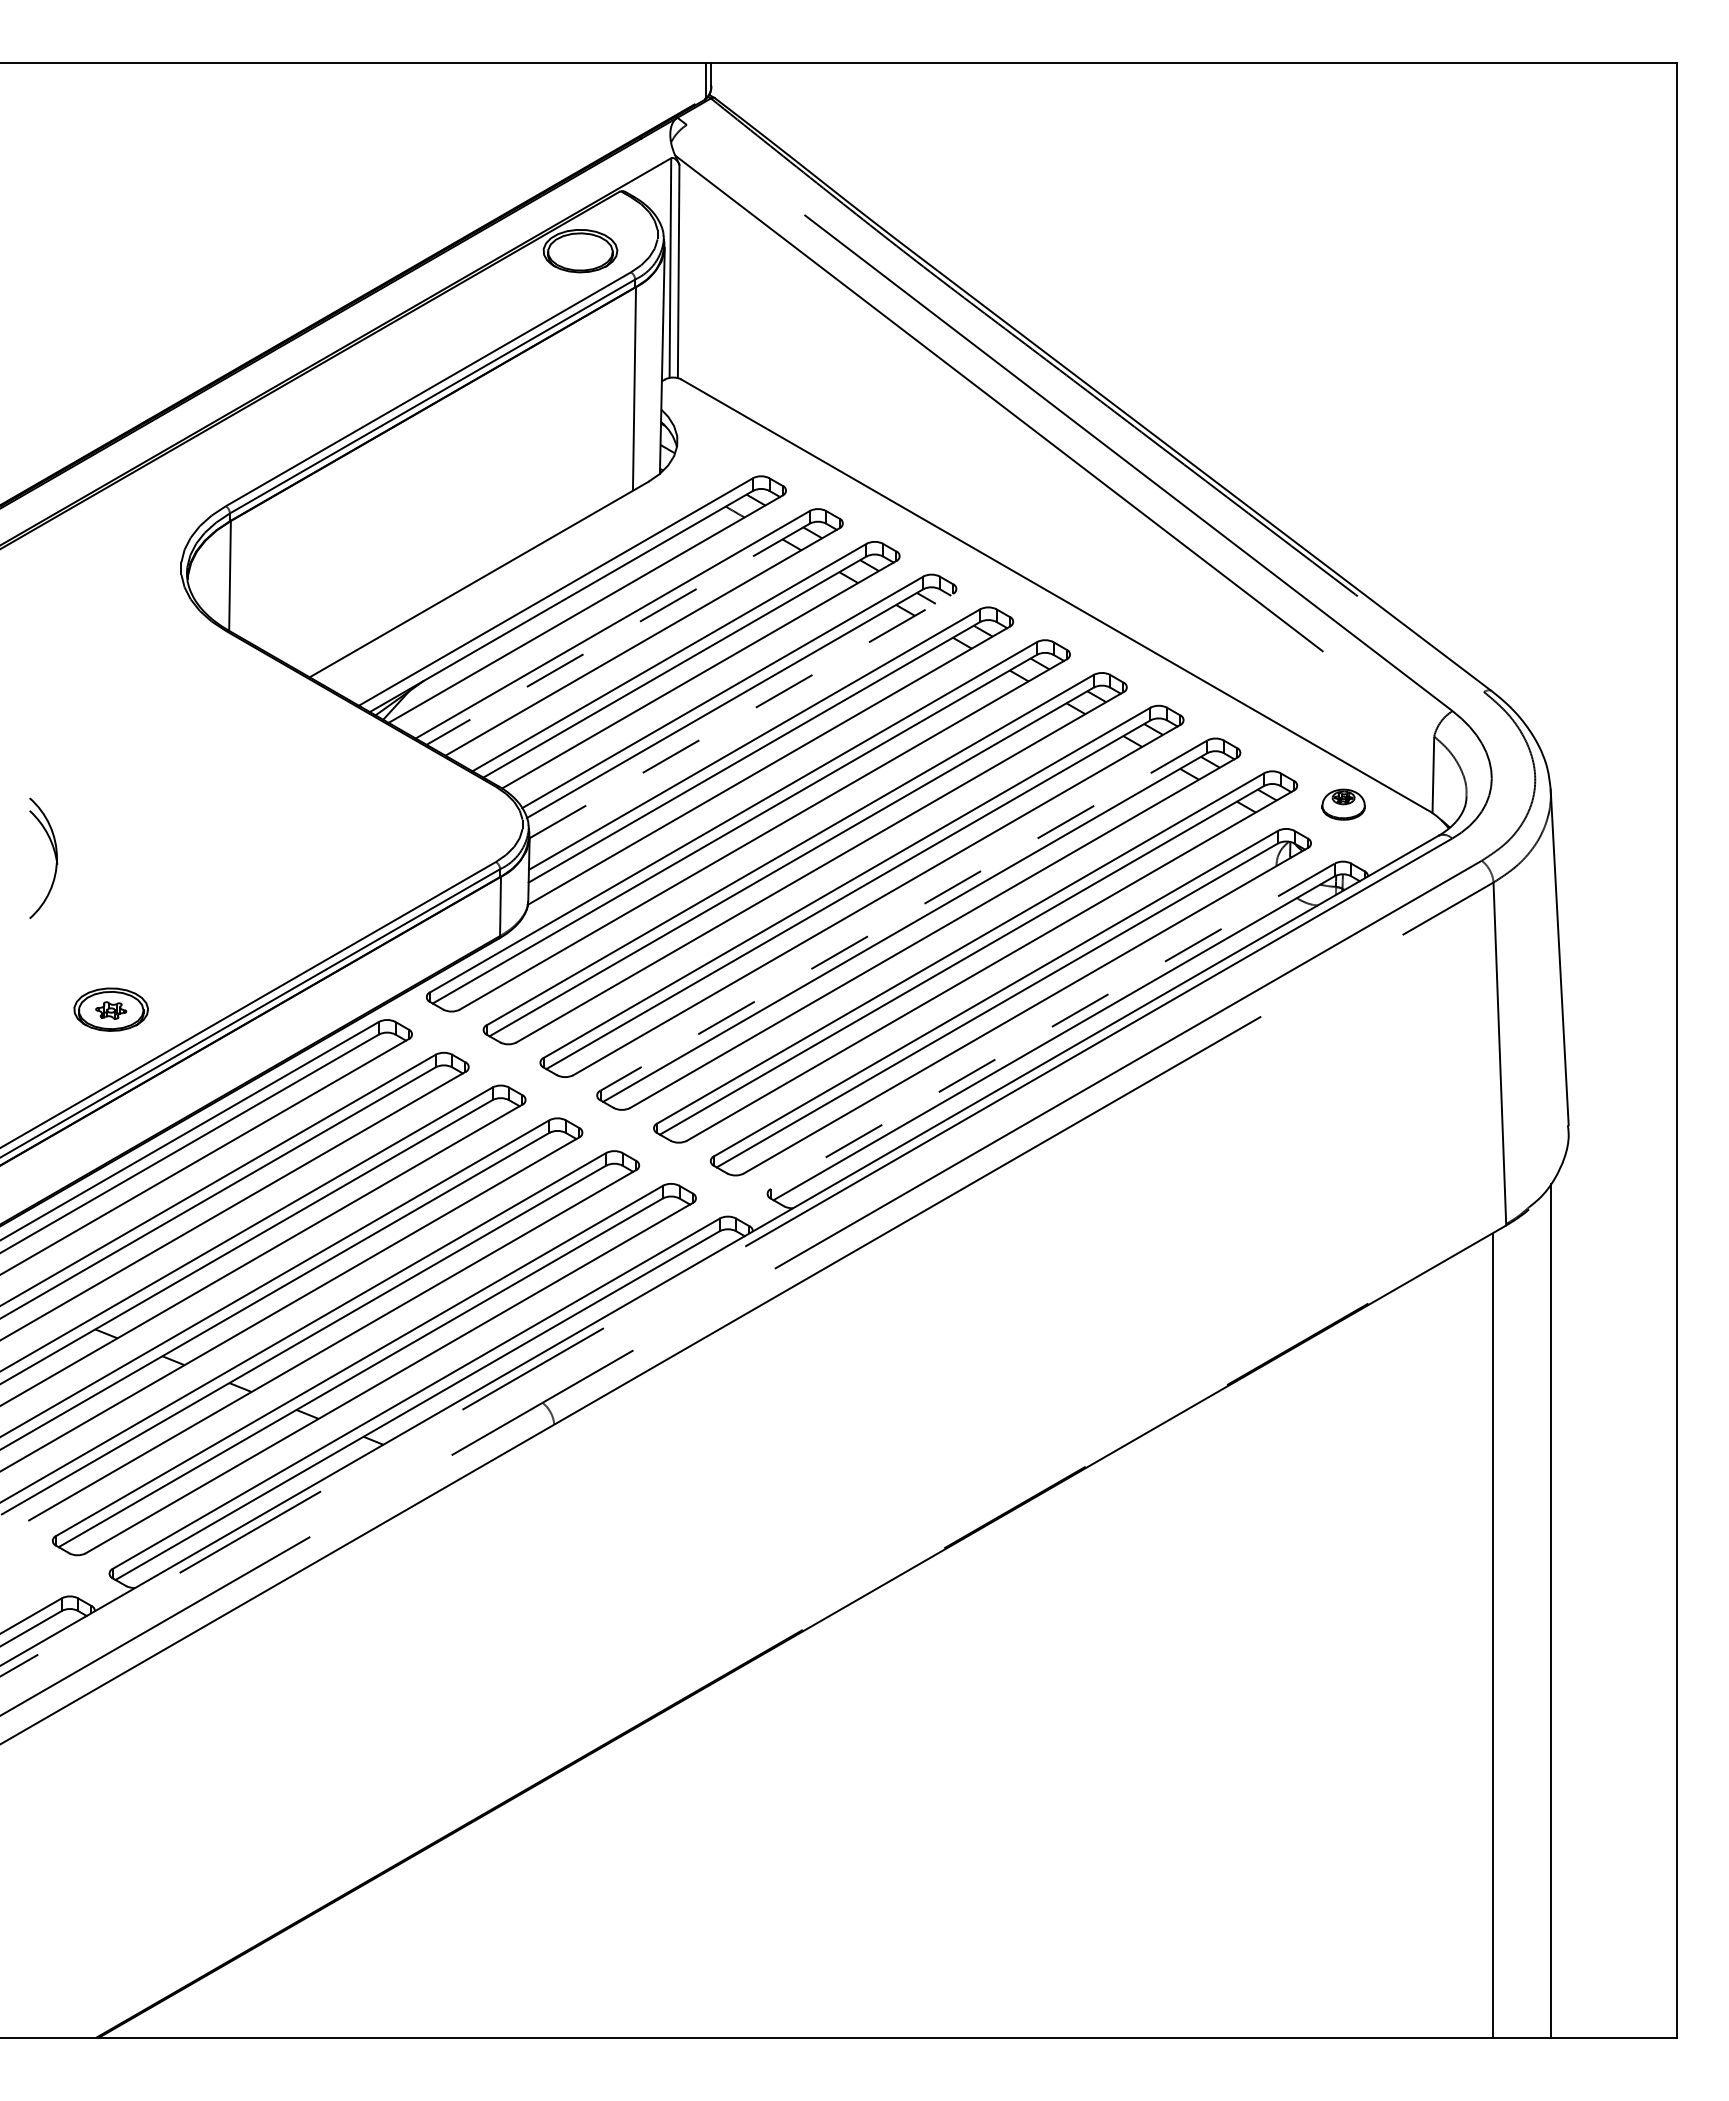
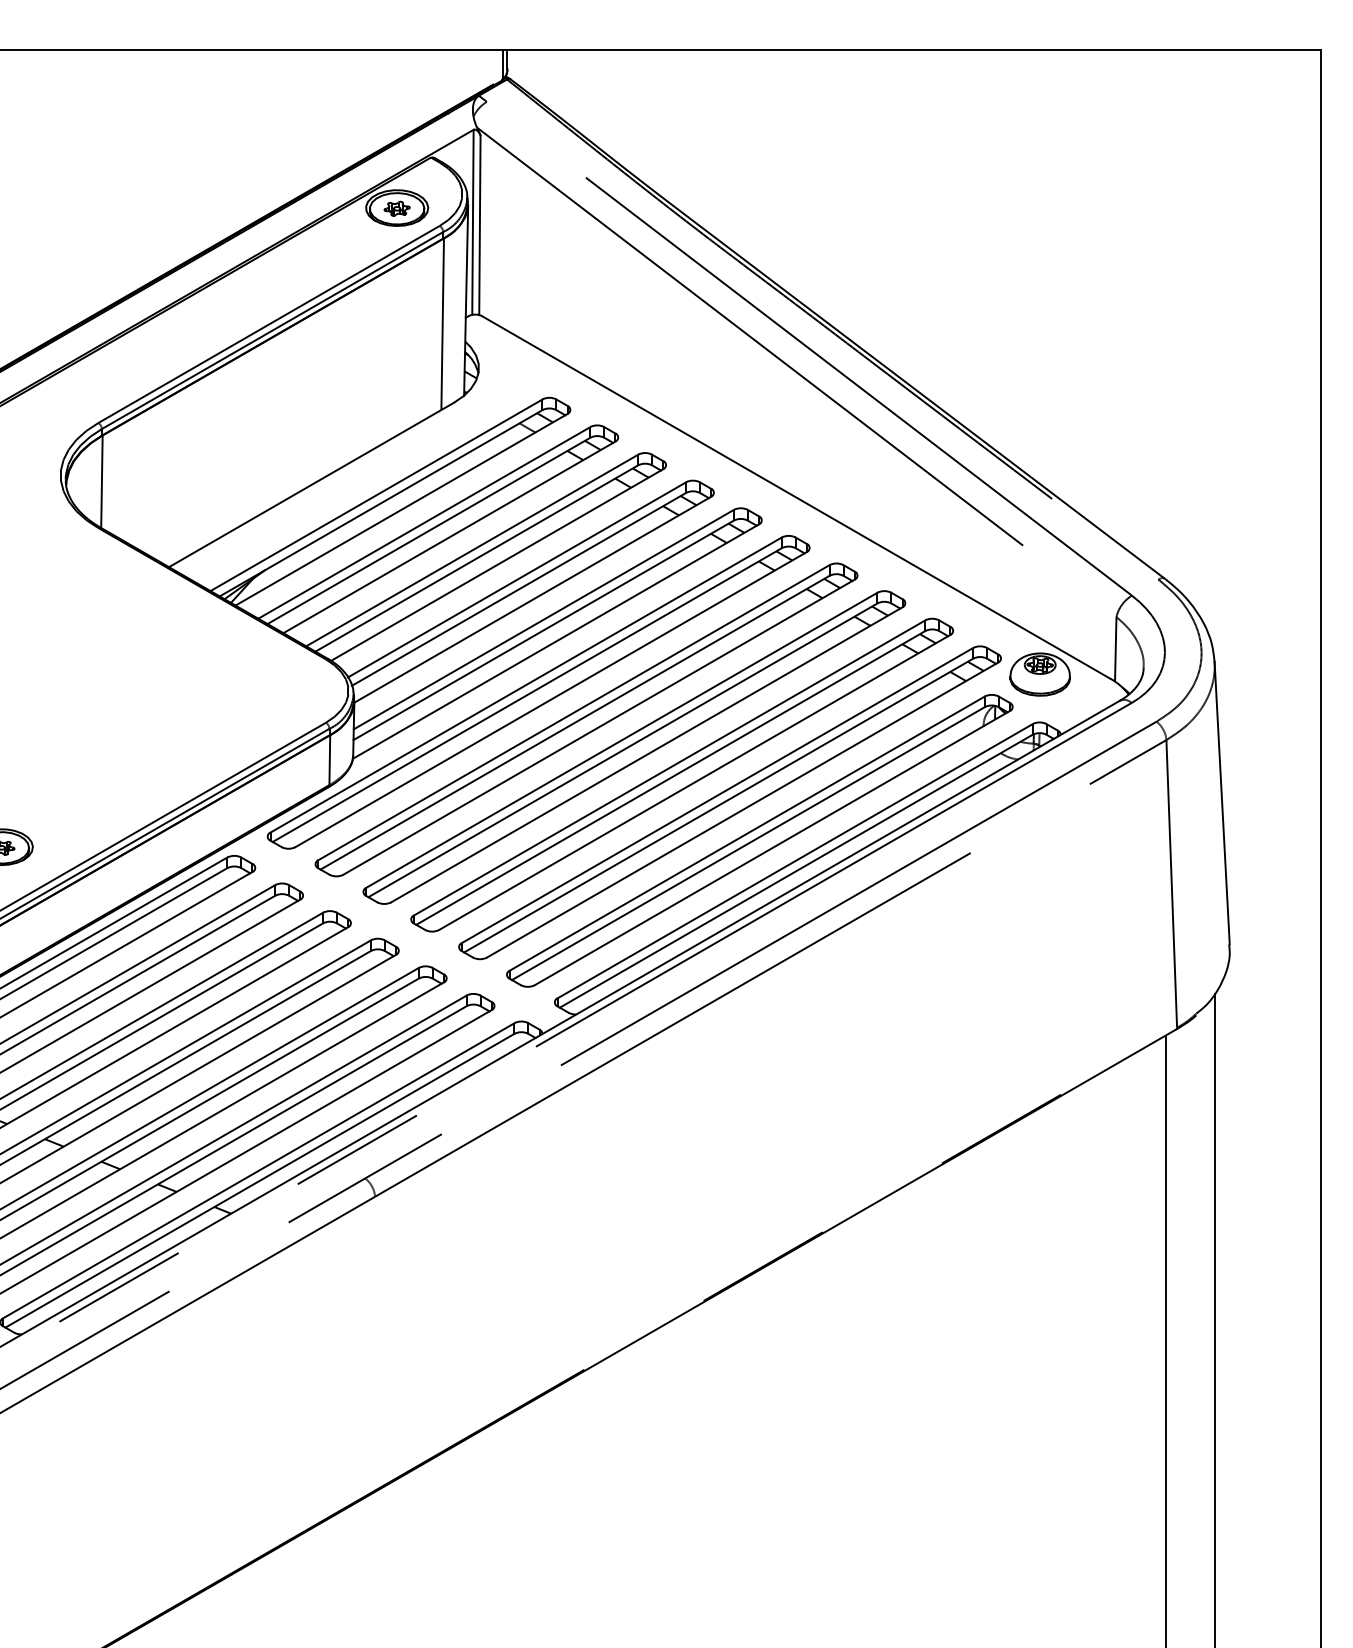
part: (580, 251) -> (397, 208), added
line: (617, 634) -> (428, 531), dashed -> solid
line: (741, 715) -> (532, 599), dashed -> solid
part: (1343, 804) -> (1040, 674), size x1.67
line: (903, 915) -> (669, 767), dashed -> solid
line: (1052, 1026) -> (794, 861), dashed -> solid

